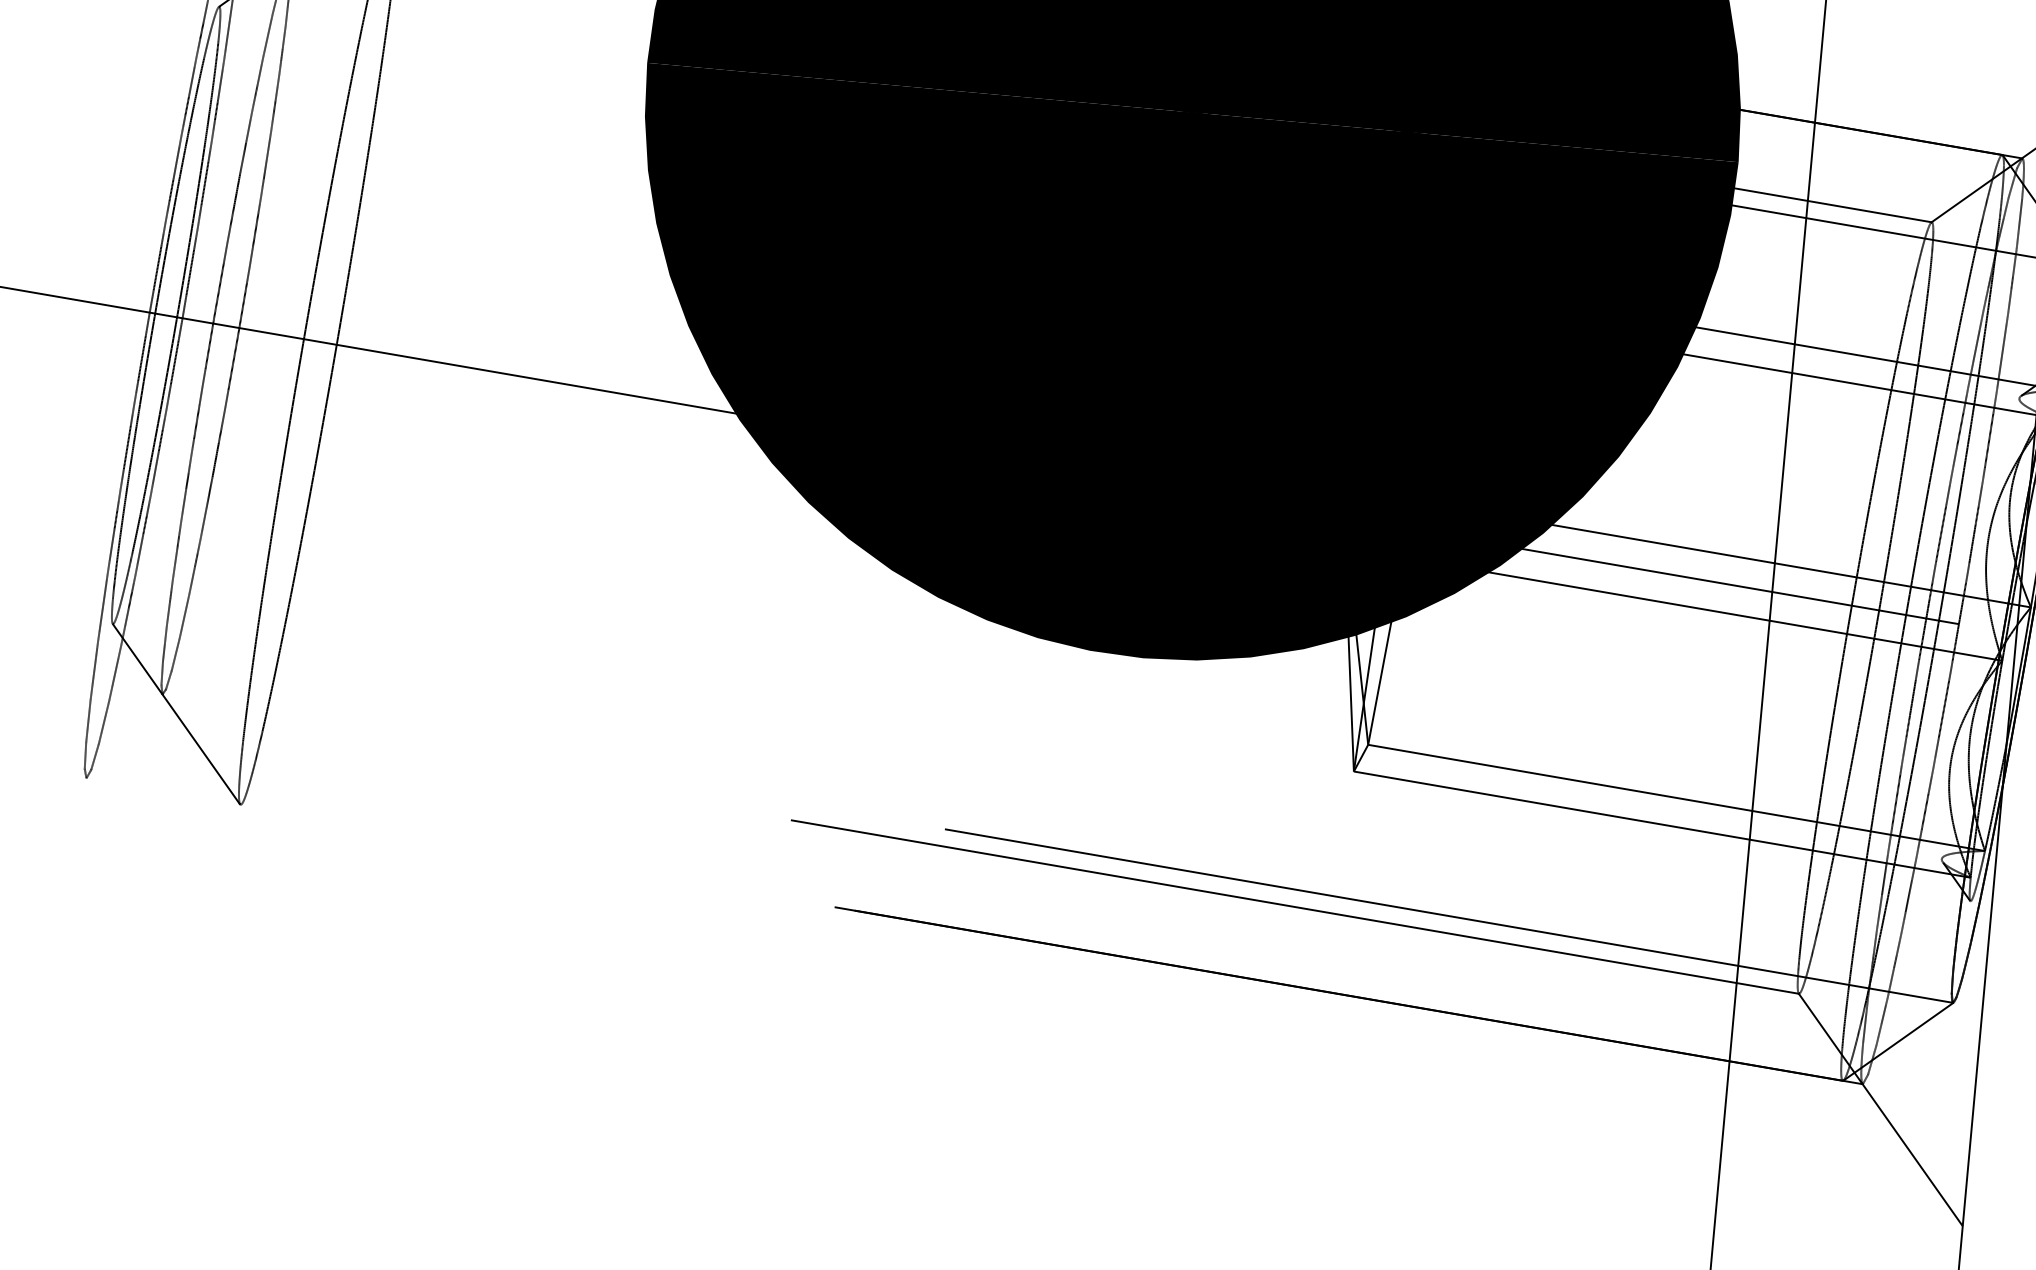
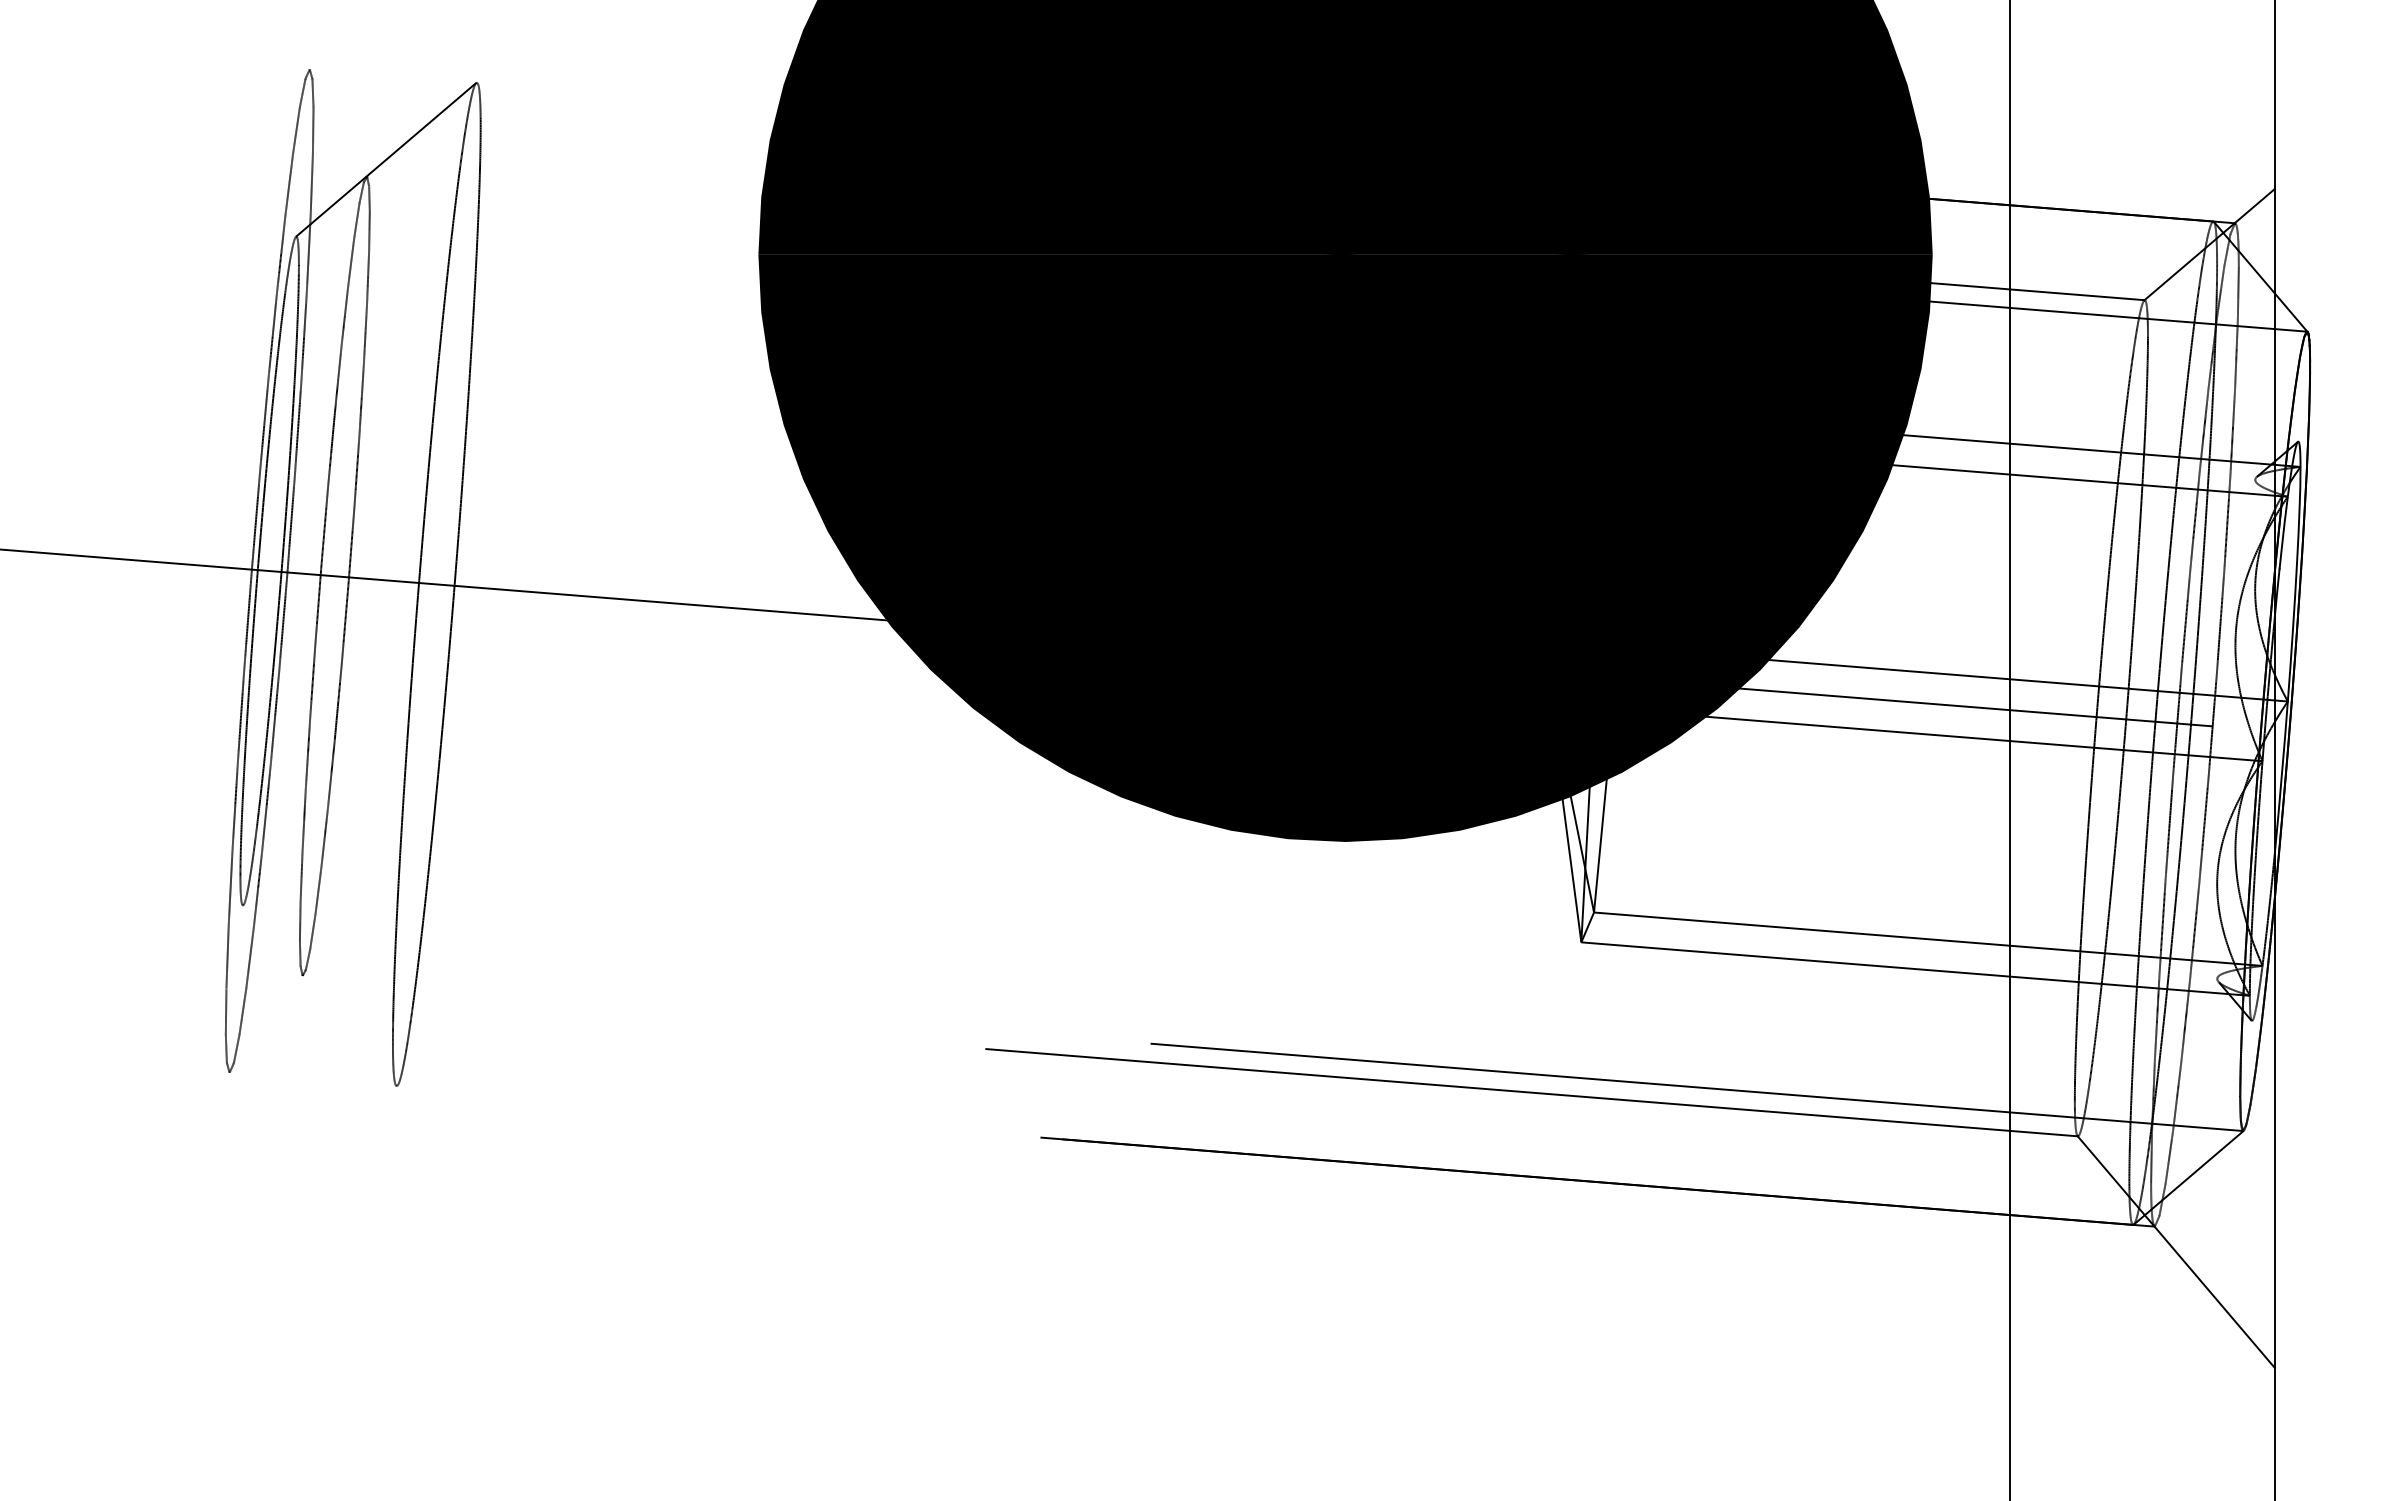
line: (176, 714) -> (319, 995), removed

